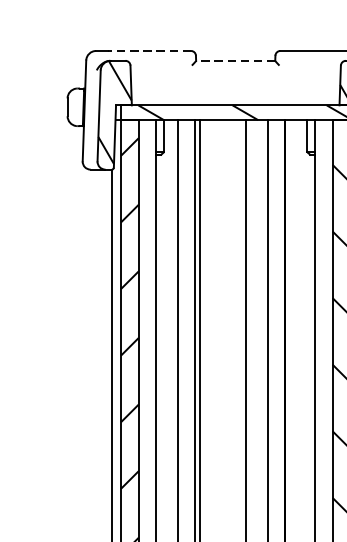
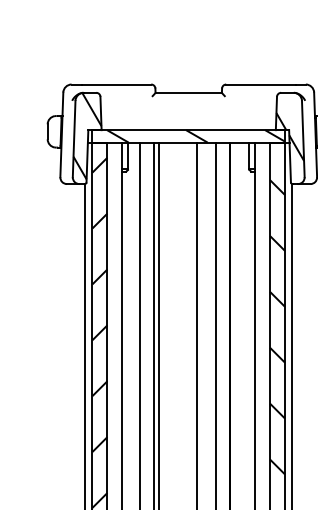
line: (149, 50) -> (116, 84), dashed -> solid
line: (235, 60) -> (188, 92), dashed -> solid

